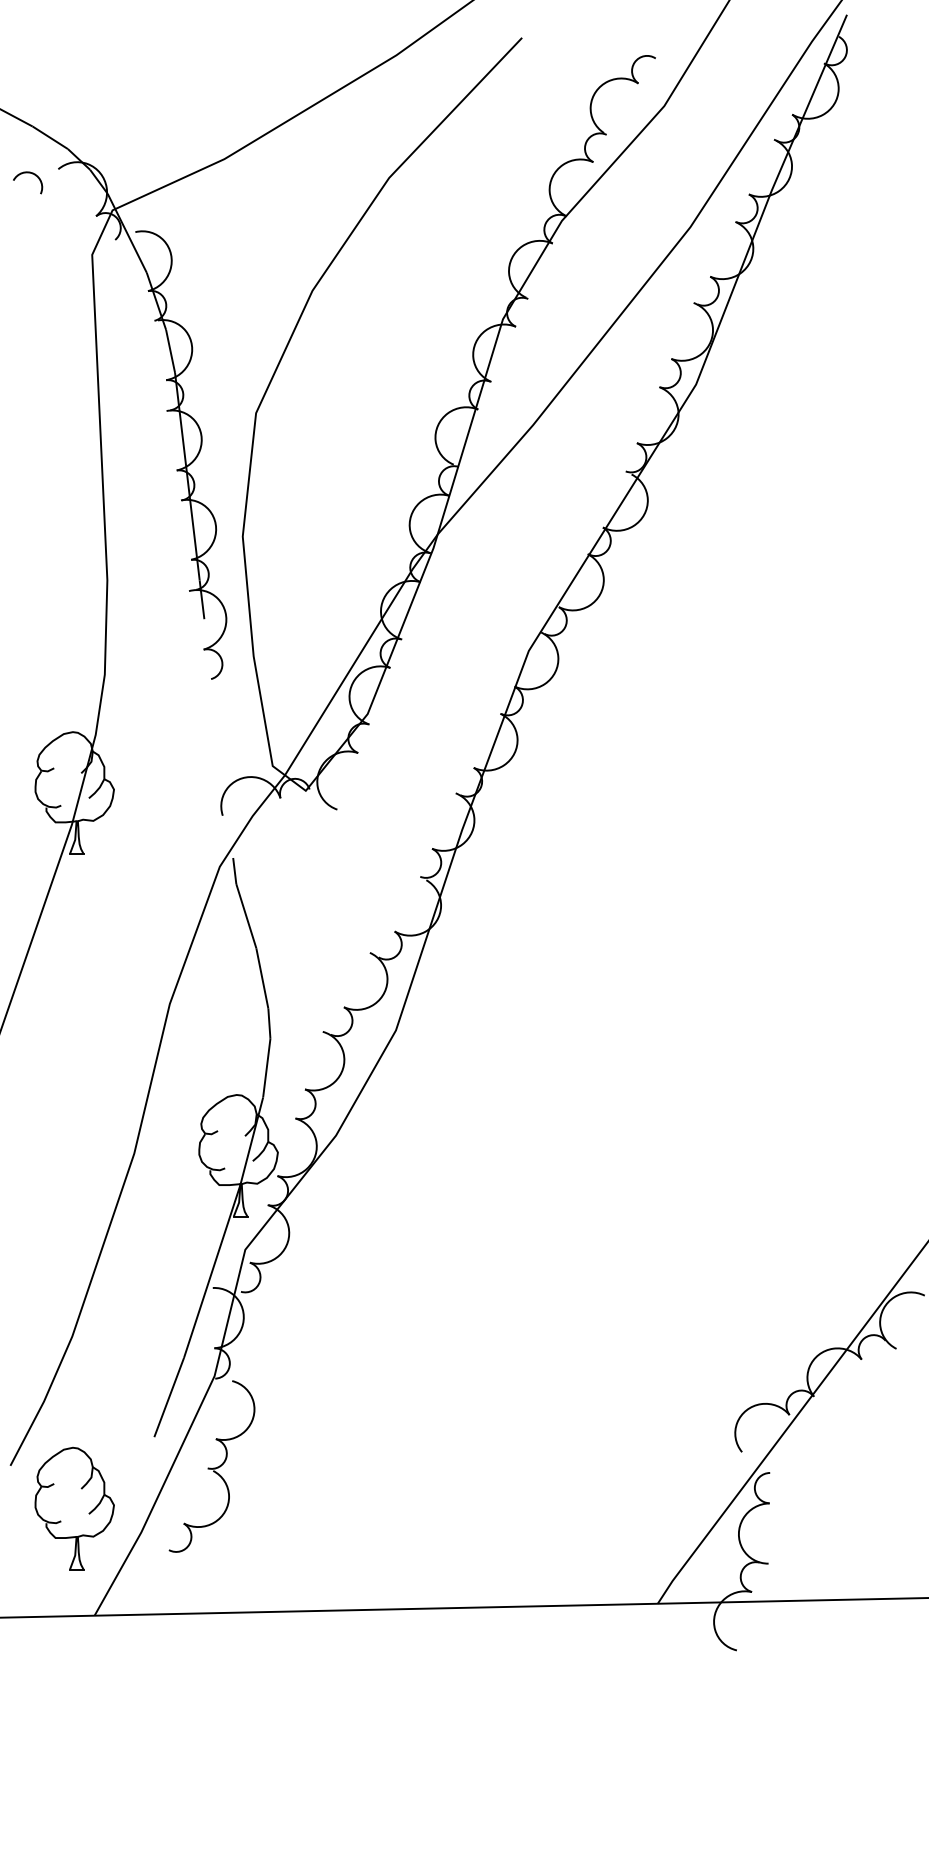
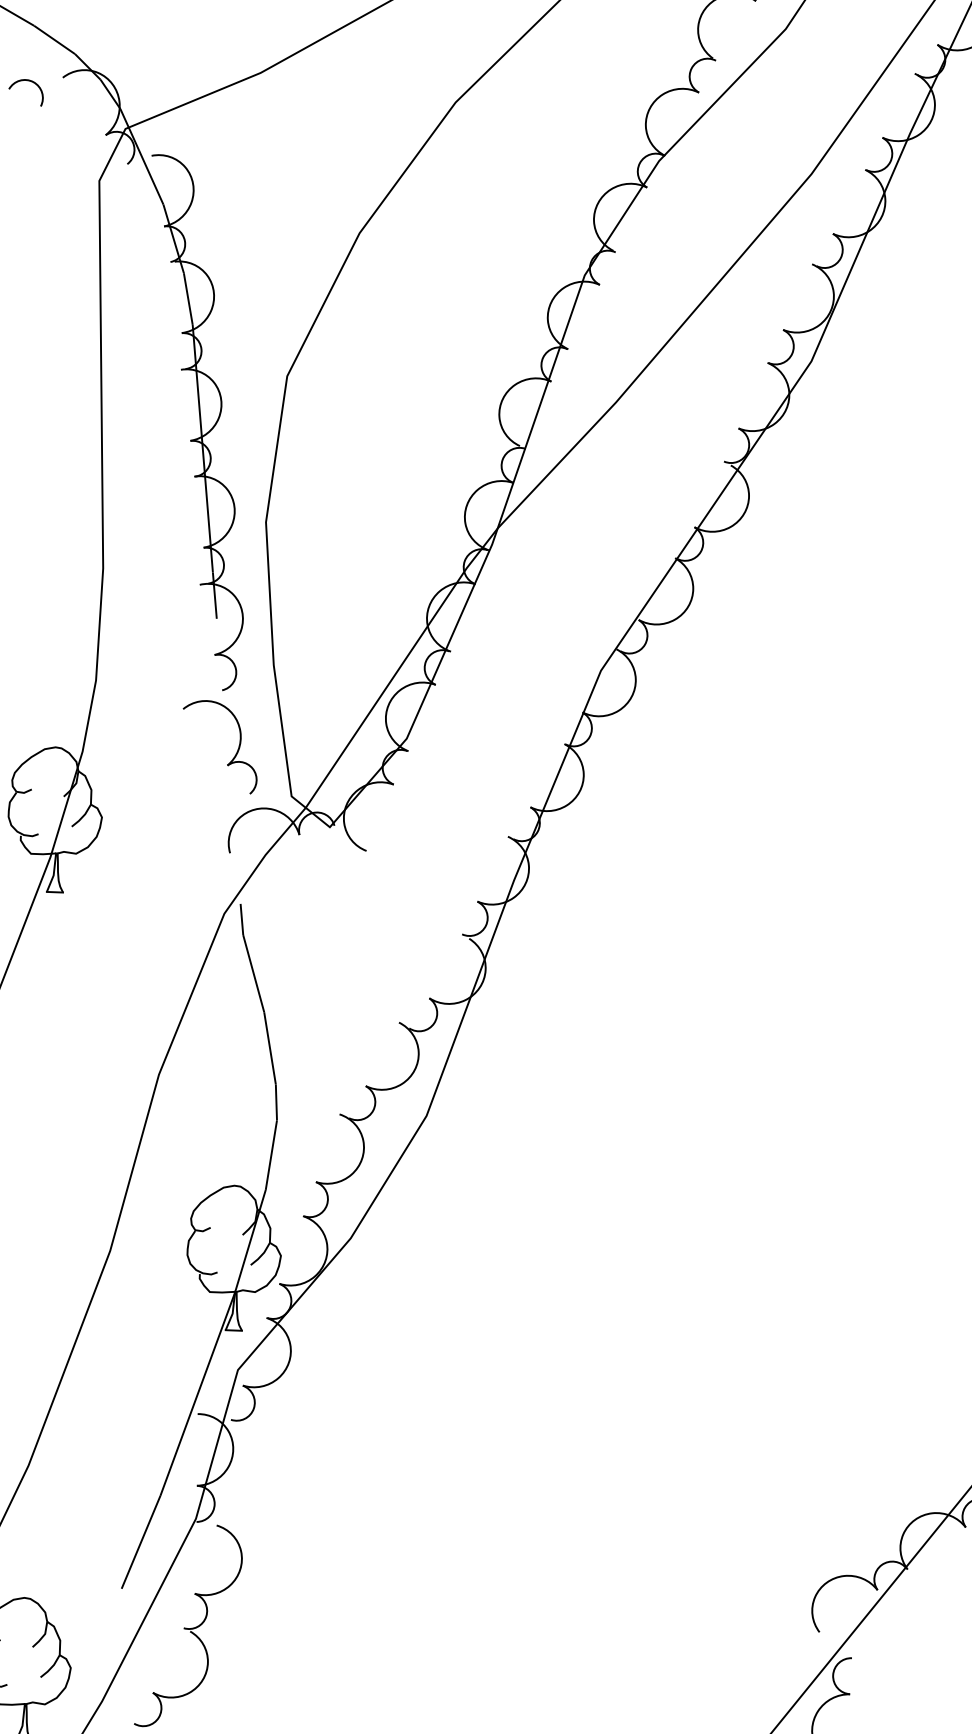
part: (223, 733) -> (234, 755), added

